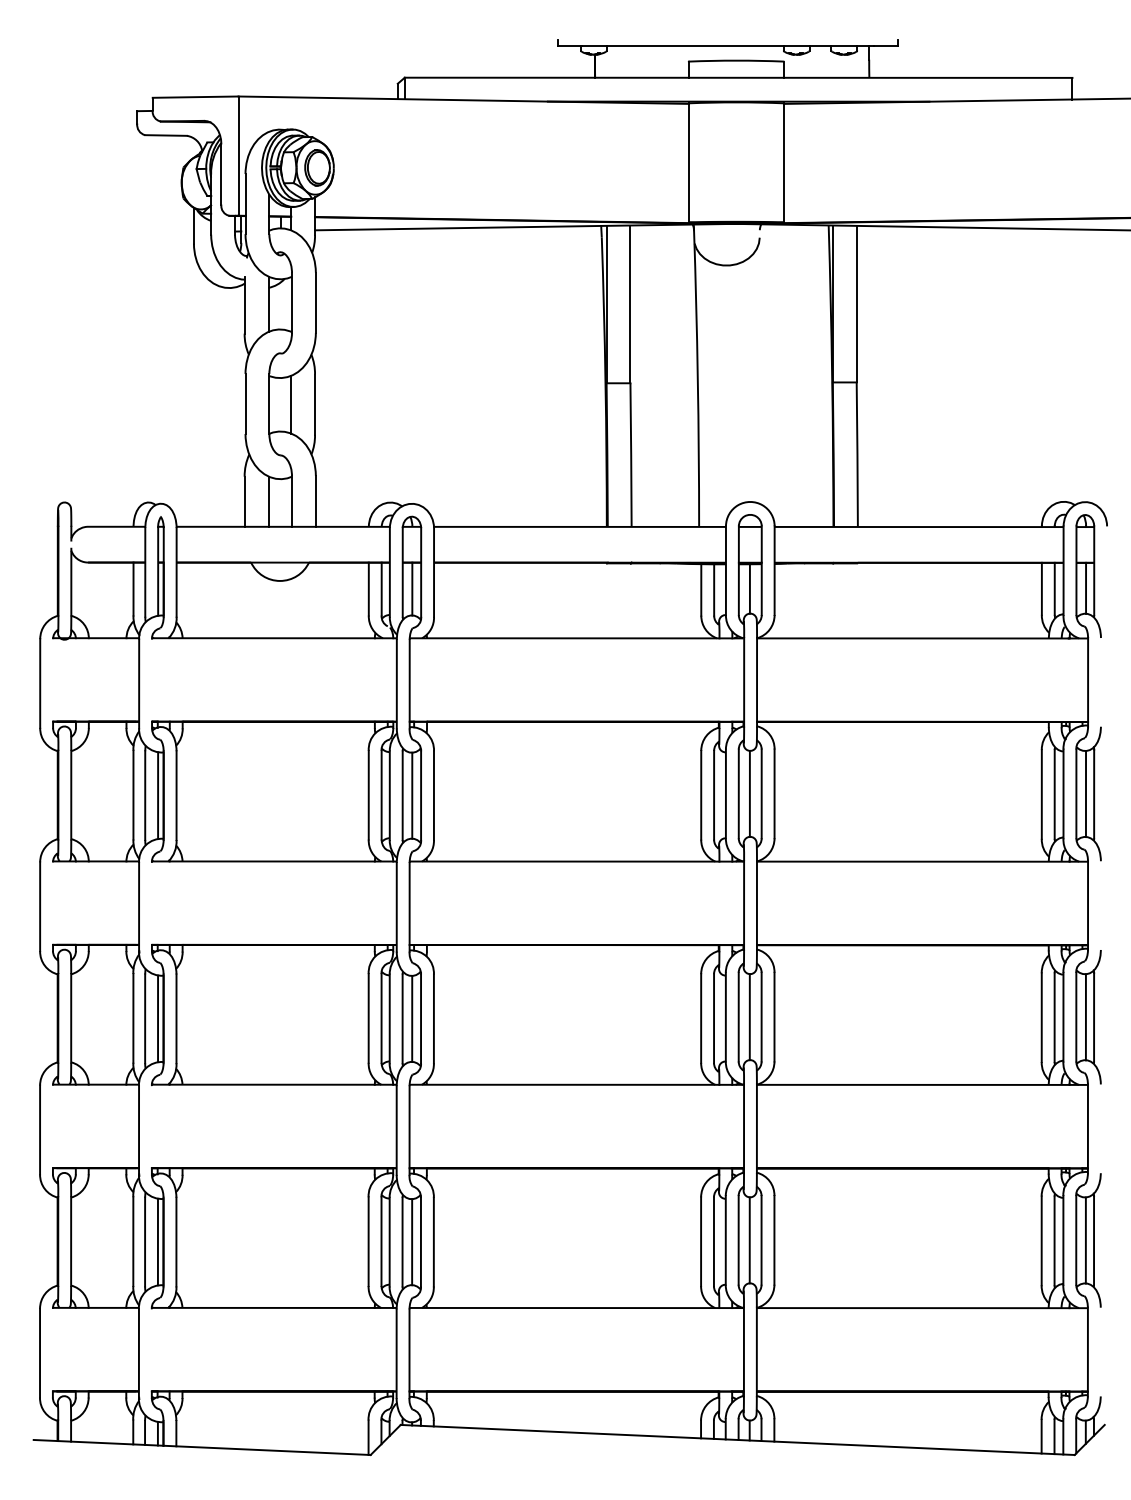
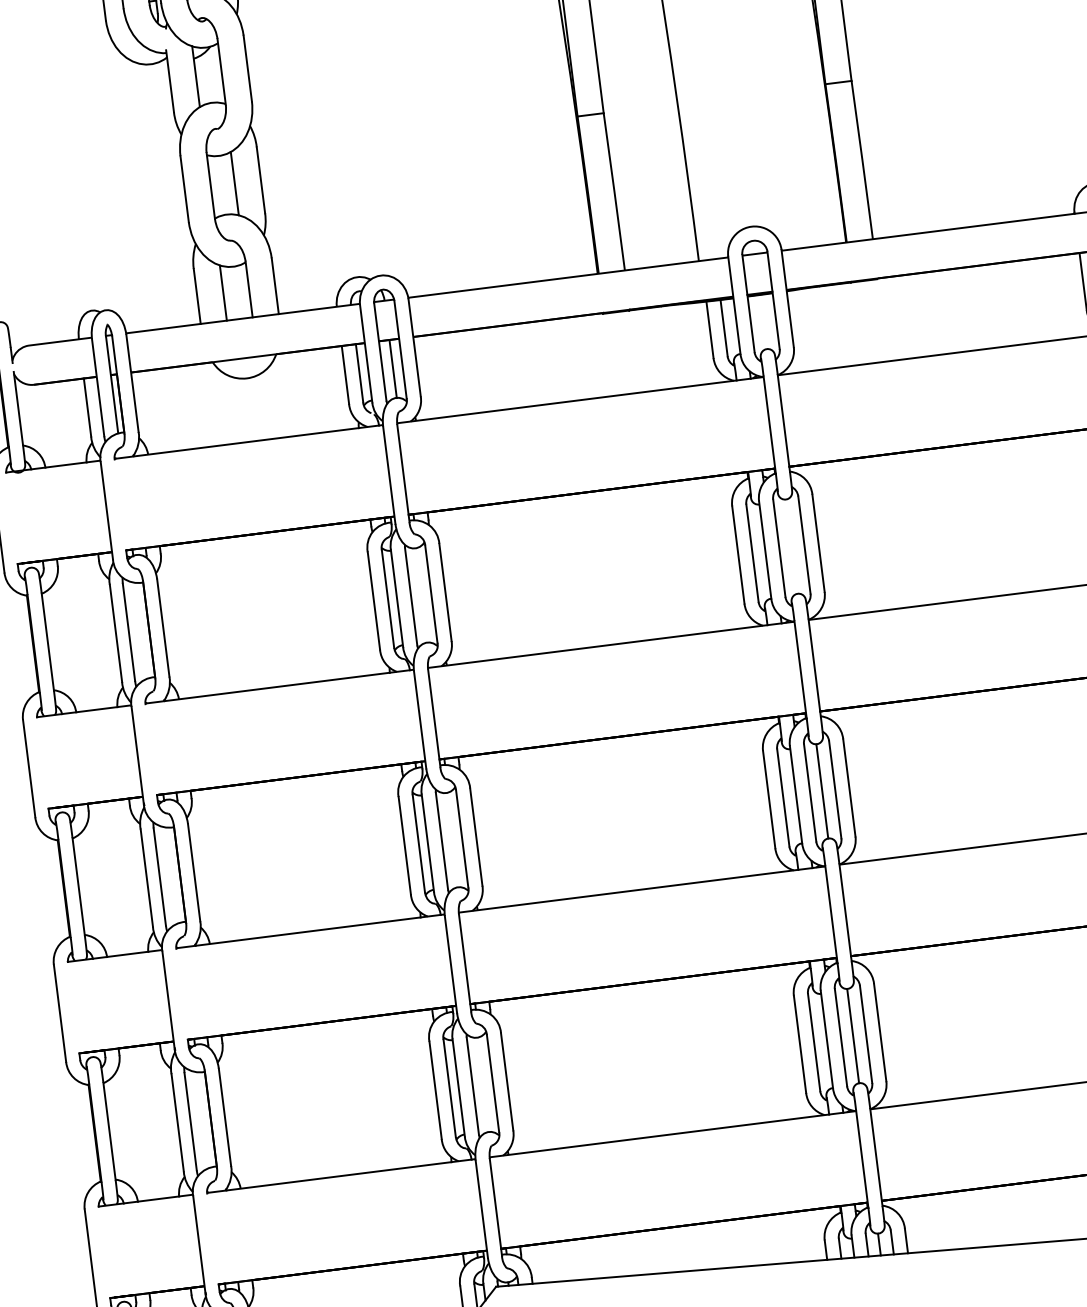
line: (749, 588) -> (762, 321), removed
line: (749, 793) -> (791, 546), removed
line: (158, 795) -> (143, 630), removed
line: (412, 795) -> (421, 595), removed
line: (158, 1018) -> (174, 874), removed
line: (412, 1018) -> (452, 839), removed
line: (157, 1241) -> (204, 1119), removed
line: (412, 1242) -> (483, 1085), removed

